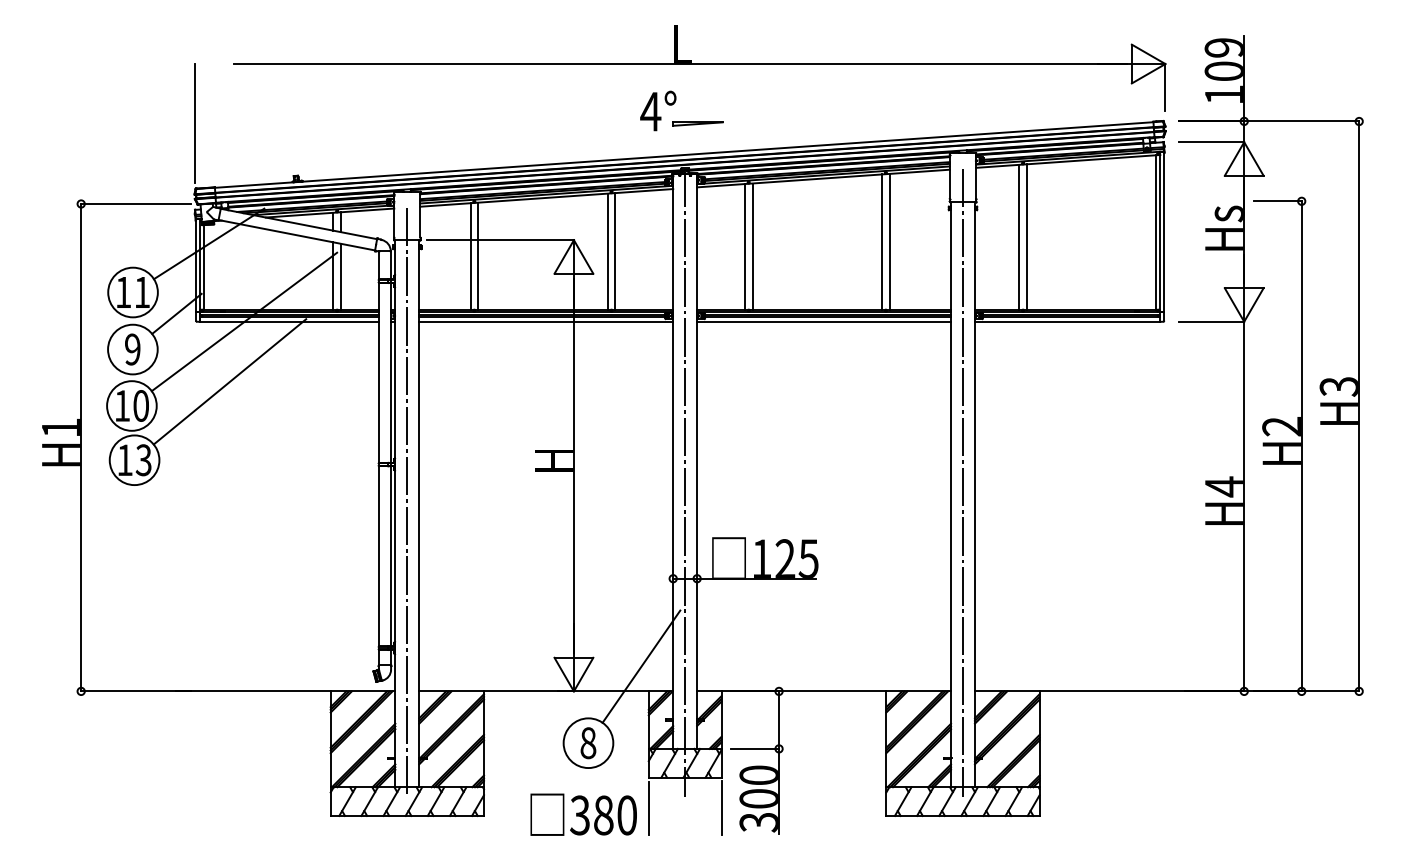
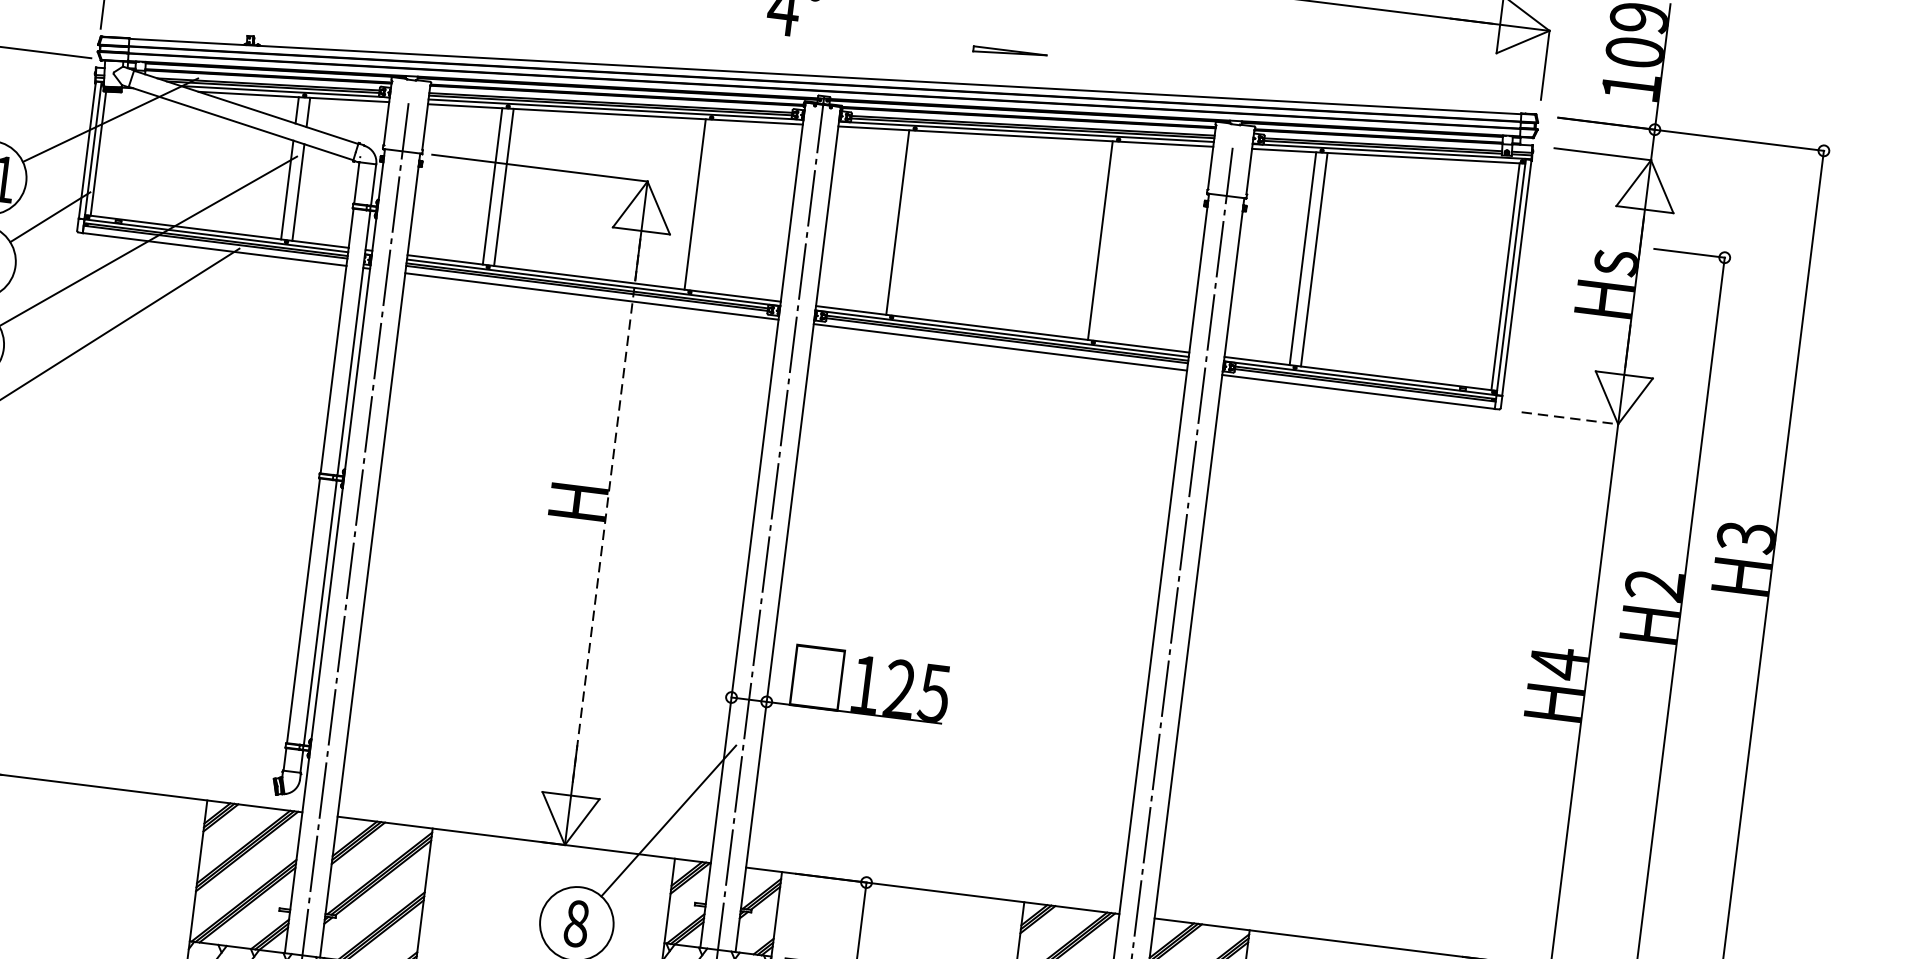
part: (697, 123) -> (1009, 52), moved
line: (889, 241) -> (1111, 241), removed
line: (752, 246) -> (908, 223), removed
line: (615, 251) -> (706, 205), removed
line: (1211, 321) -> (1570, 417), solid -> dashed
line: (573, 465) -> (605, 512), solid -> dashed

